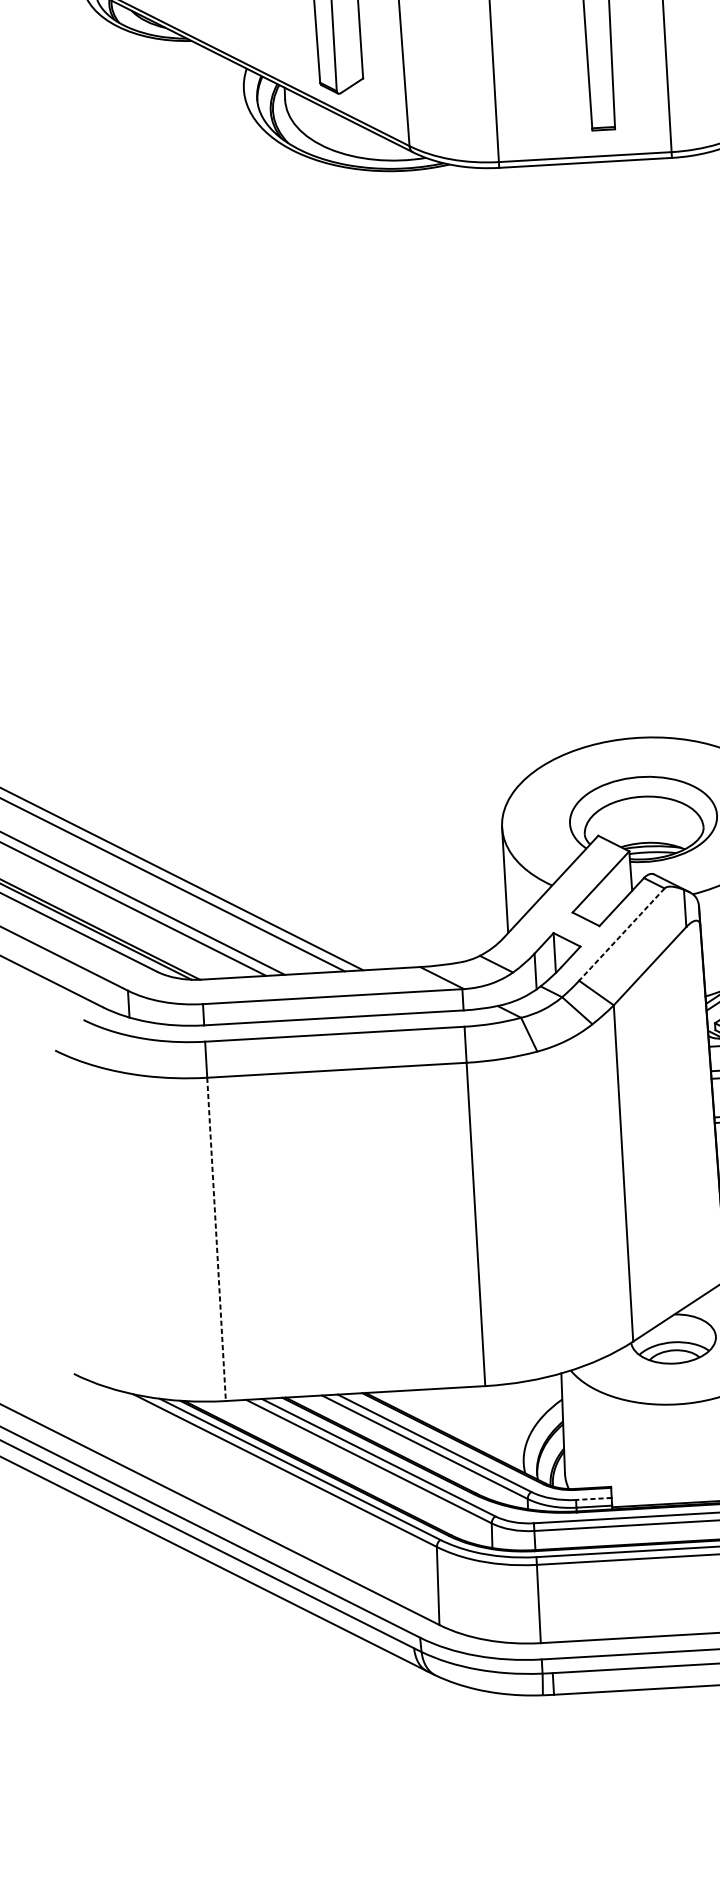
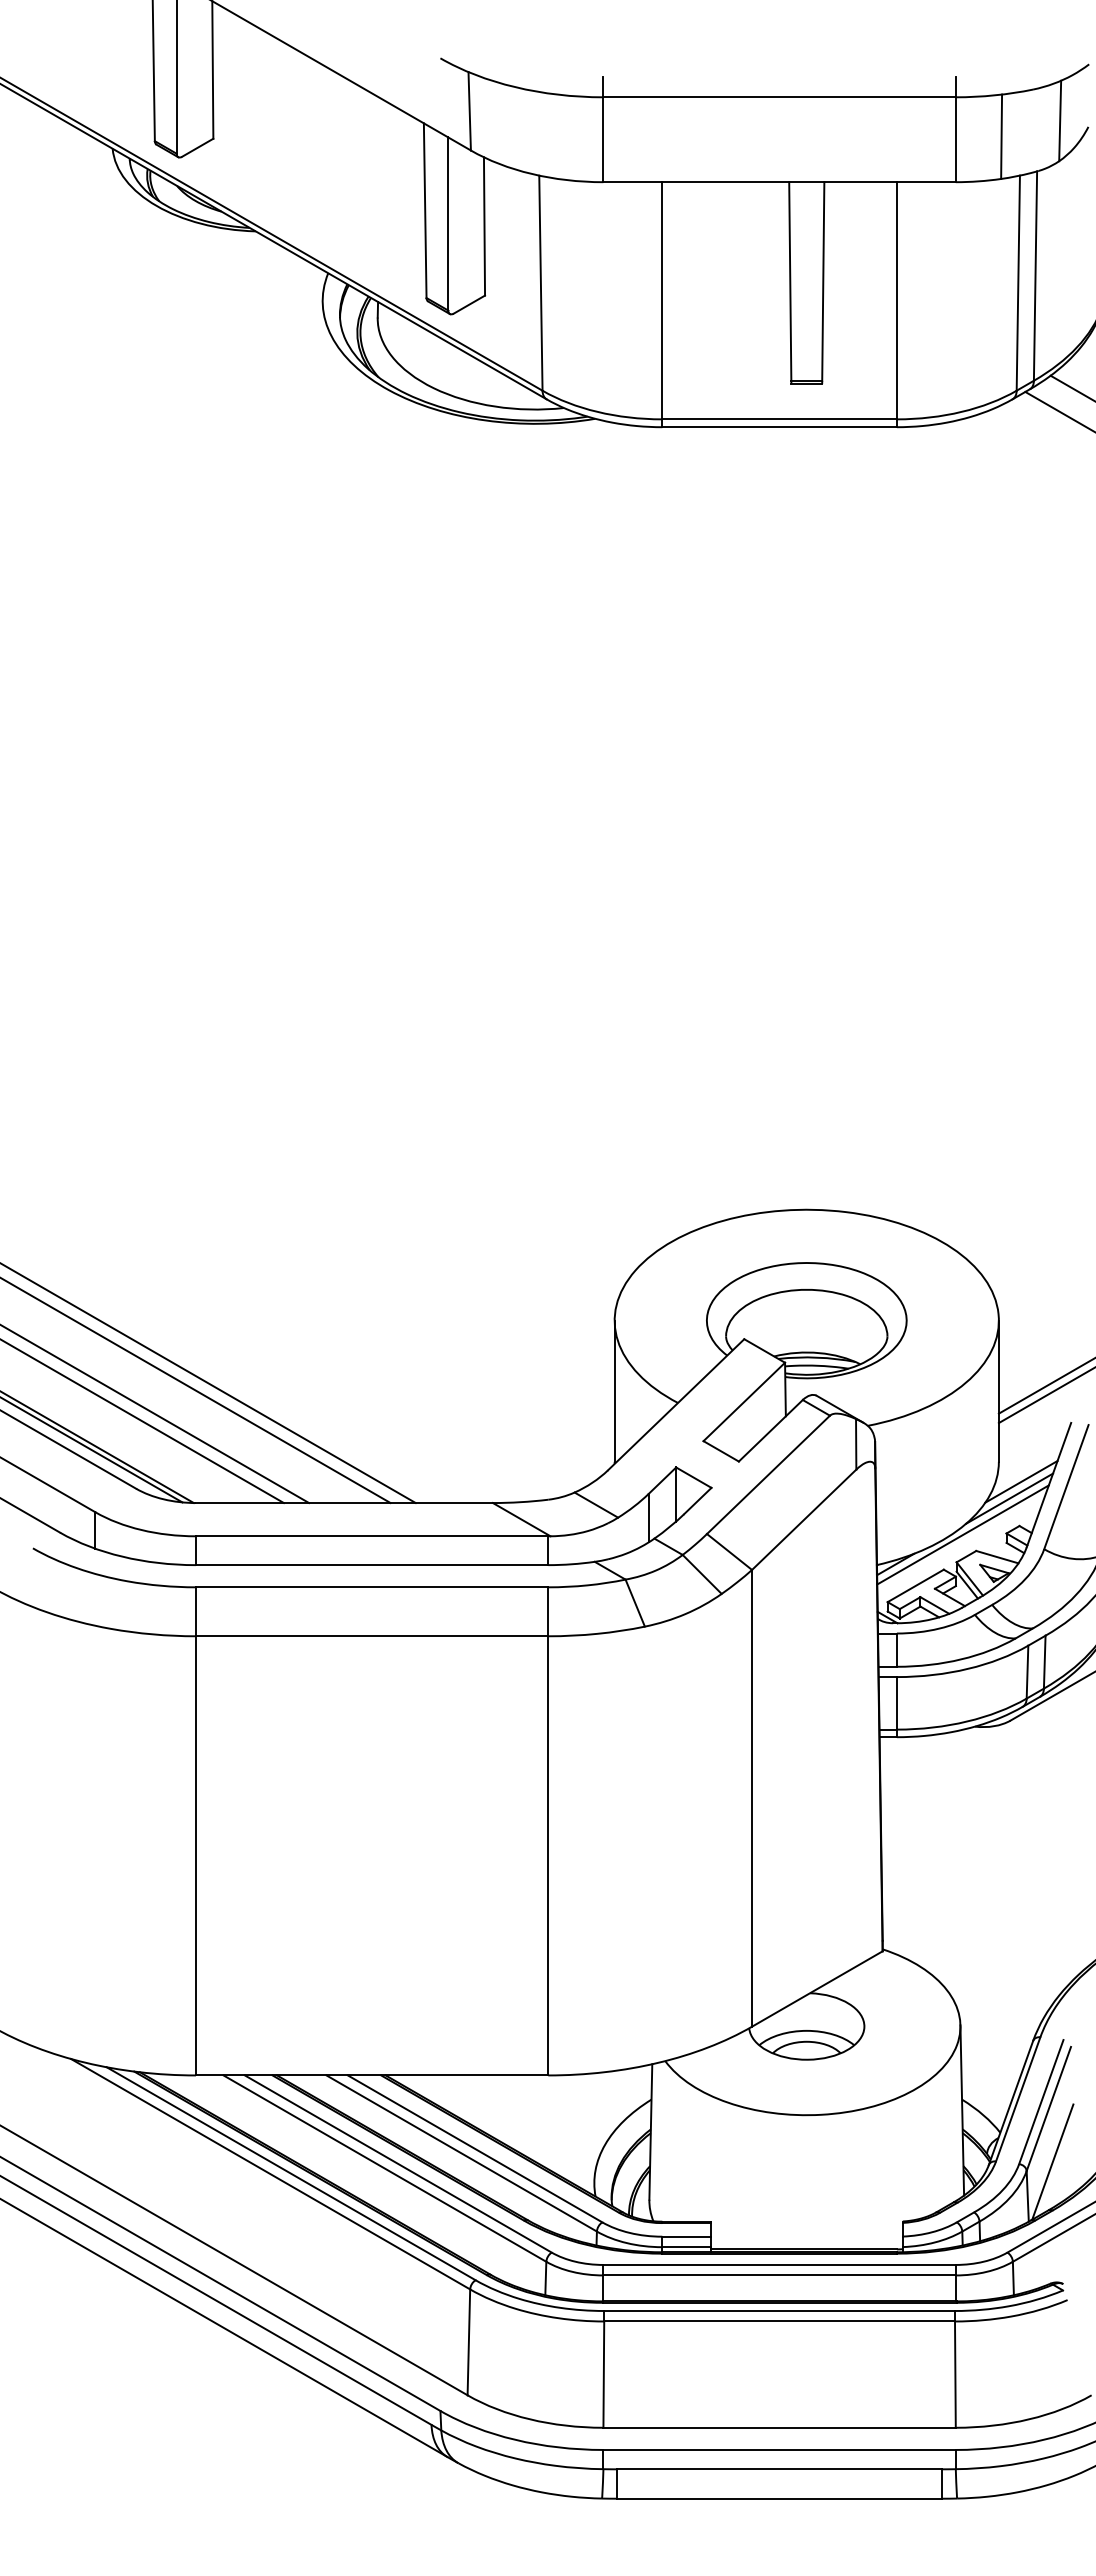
line: (621, 935) -> (768, 1475), dashed -> solid
line: (216, 1239) -> (195, 1855), dashed -> solid
line: (593, 1498) -> (686, 2236), dashed -> solid

